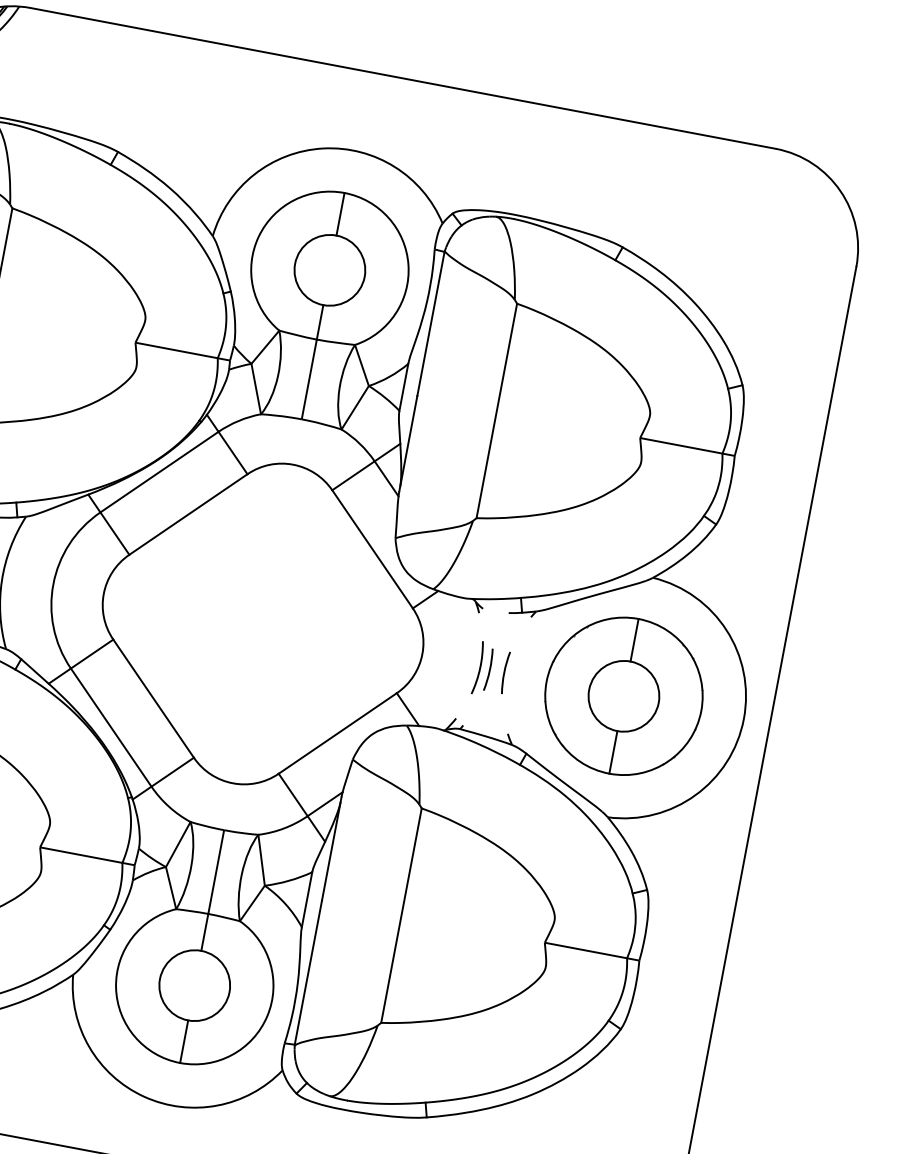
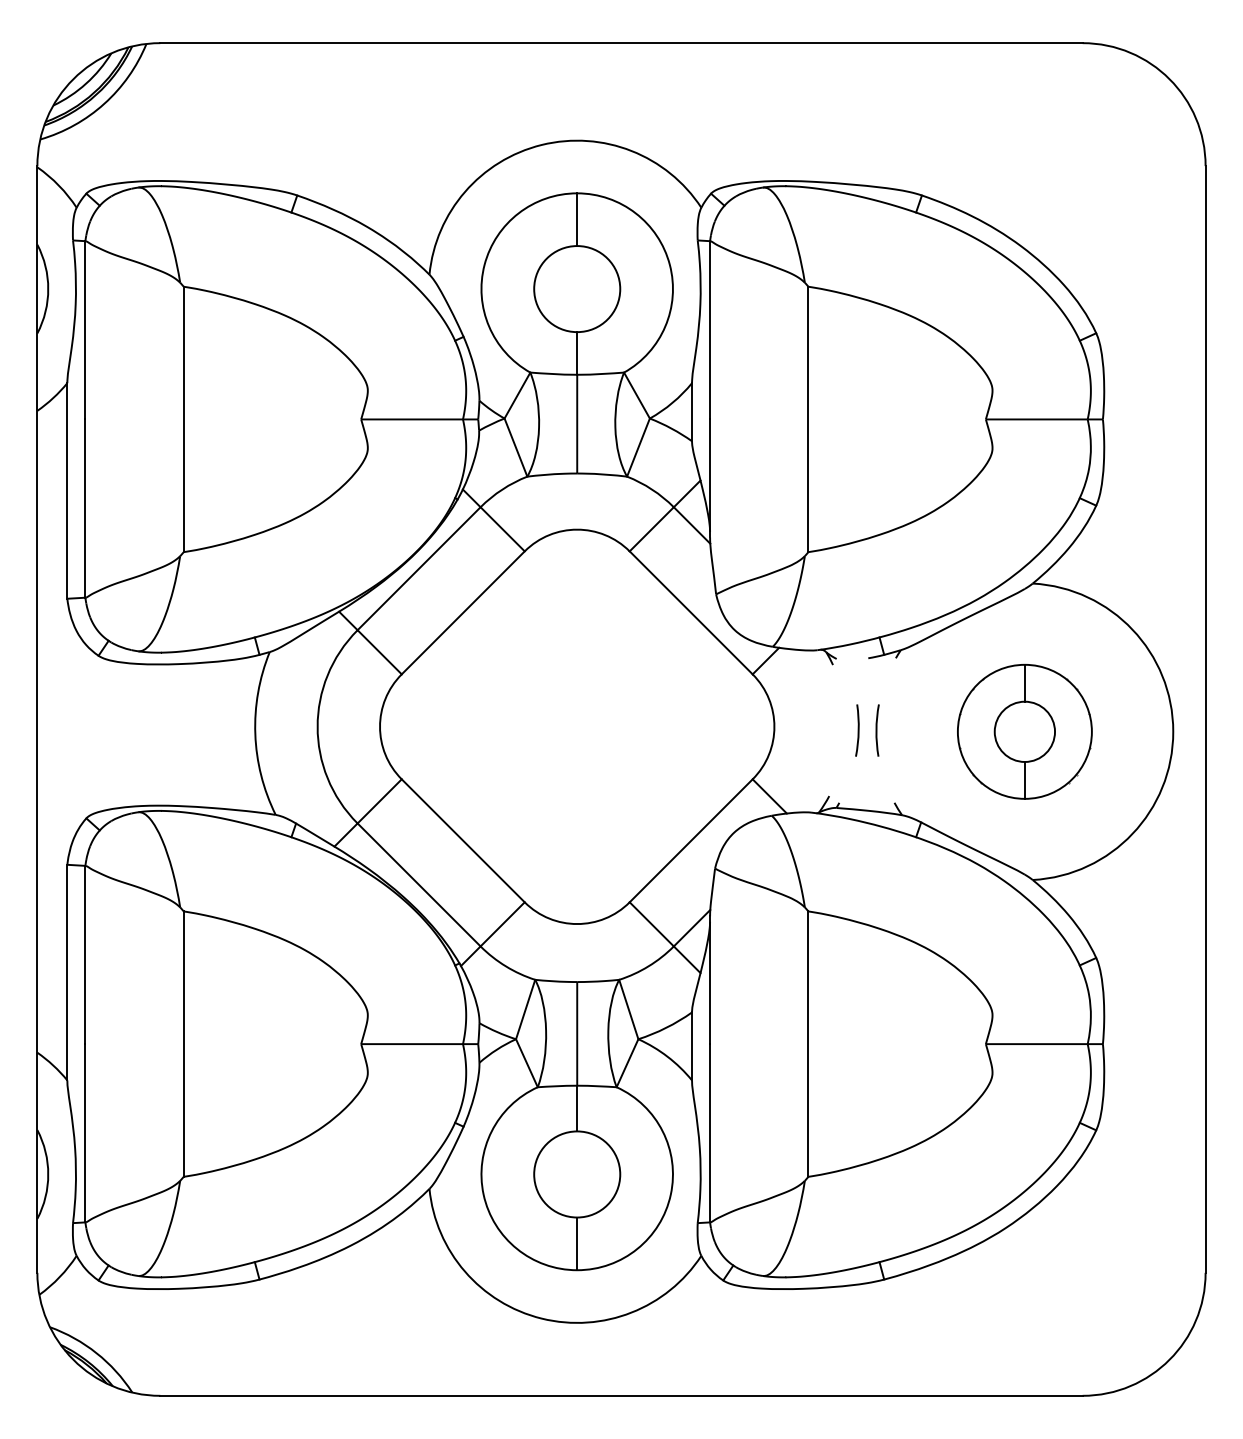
arc: (479, 667) -> (845, 730), removed
part: (623, 696) -> (1024, 731), size x0.7

